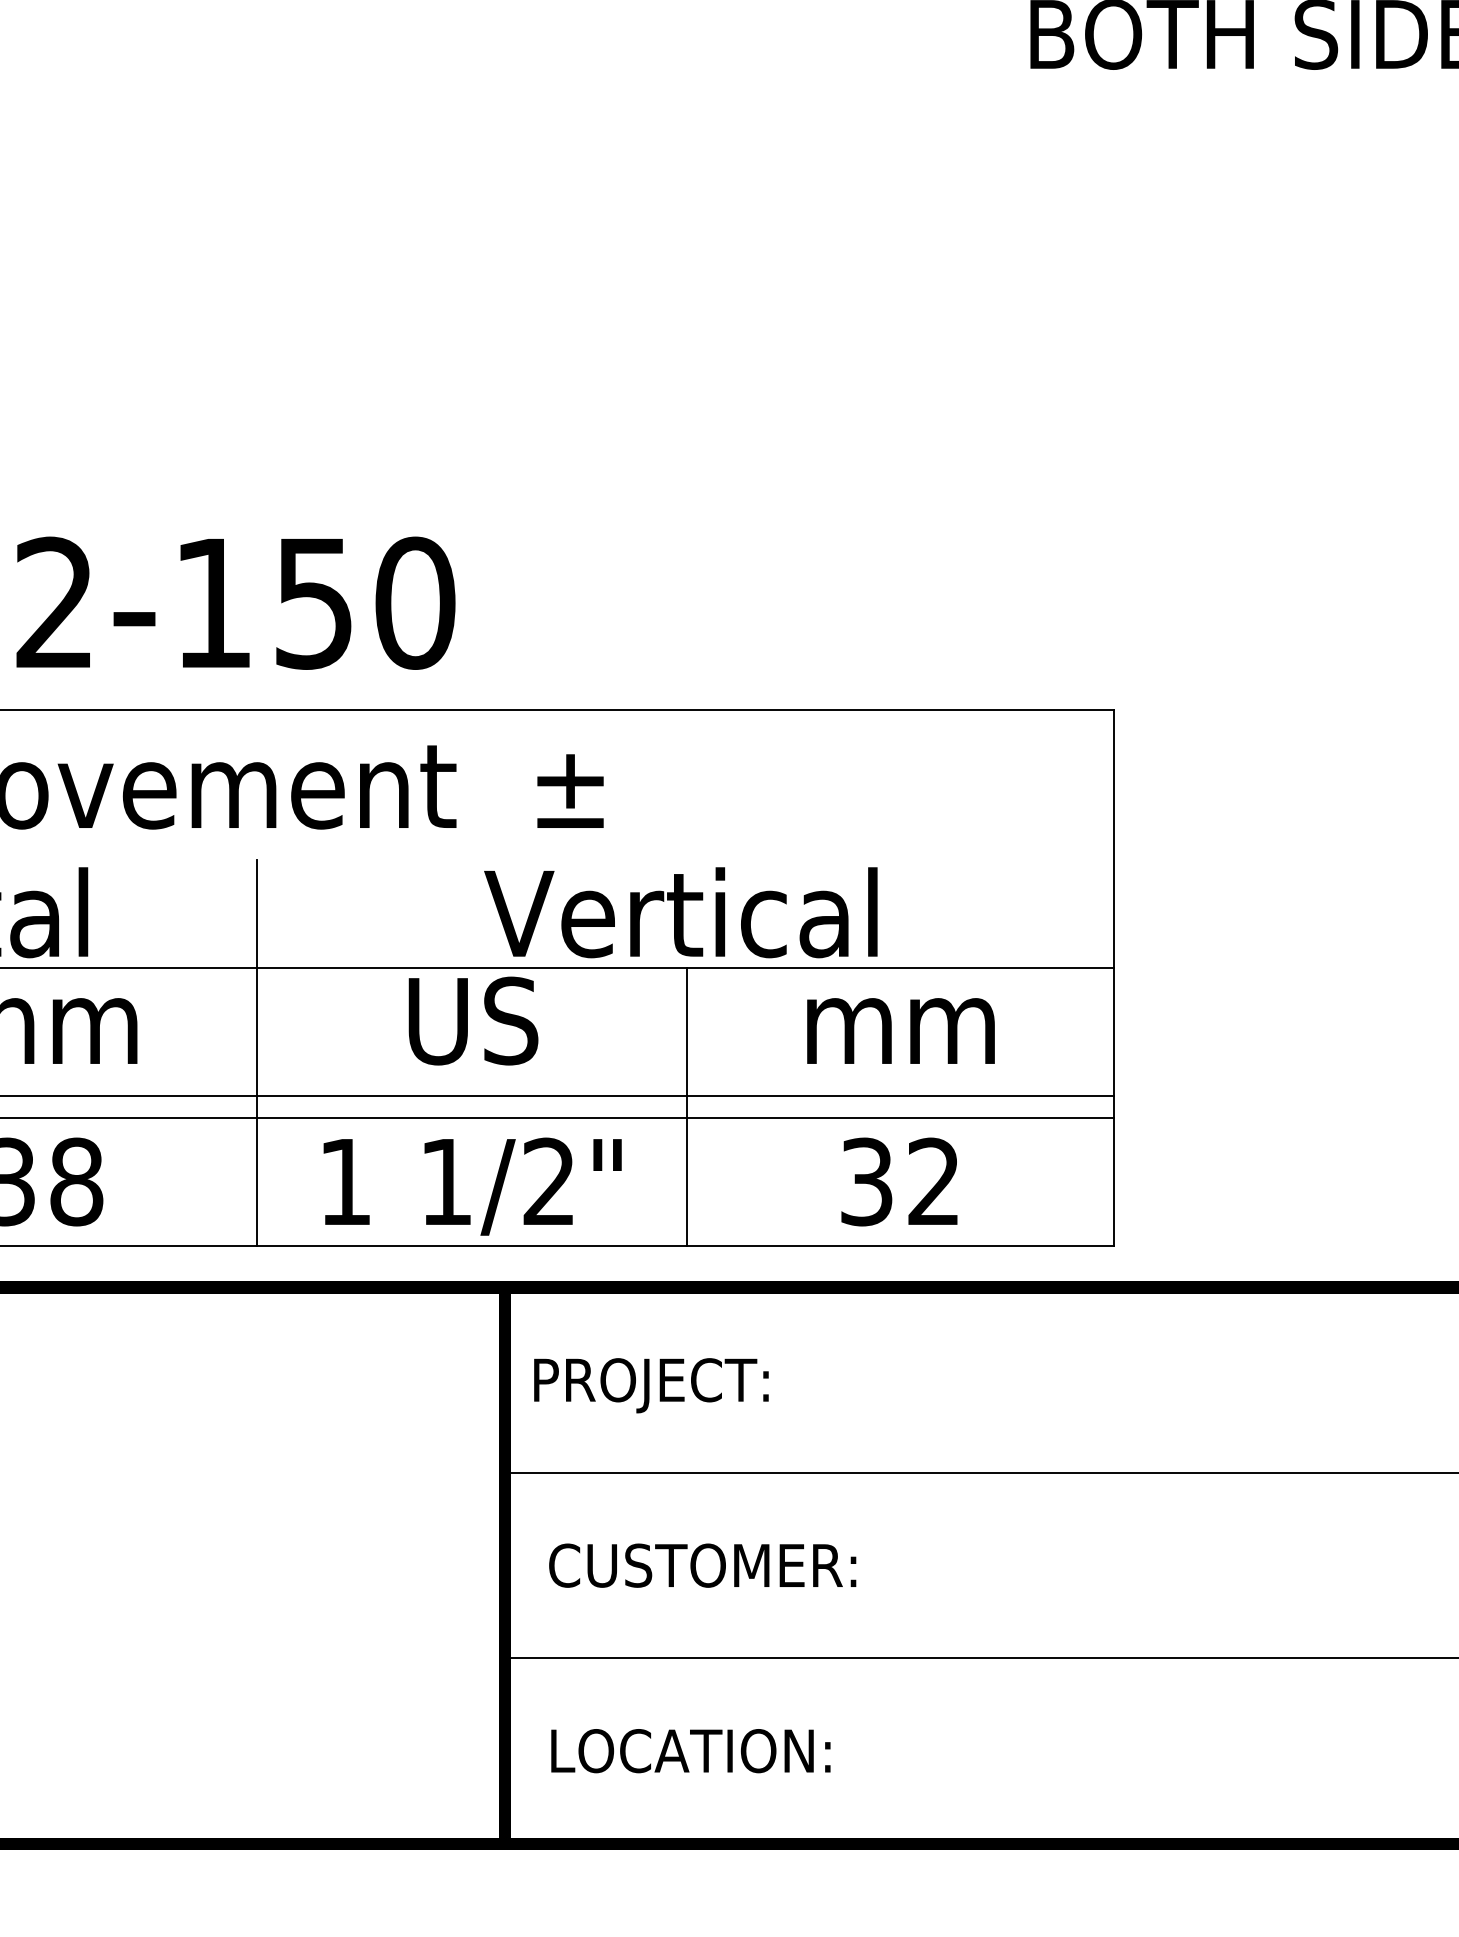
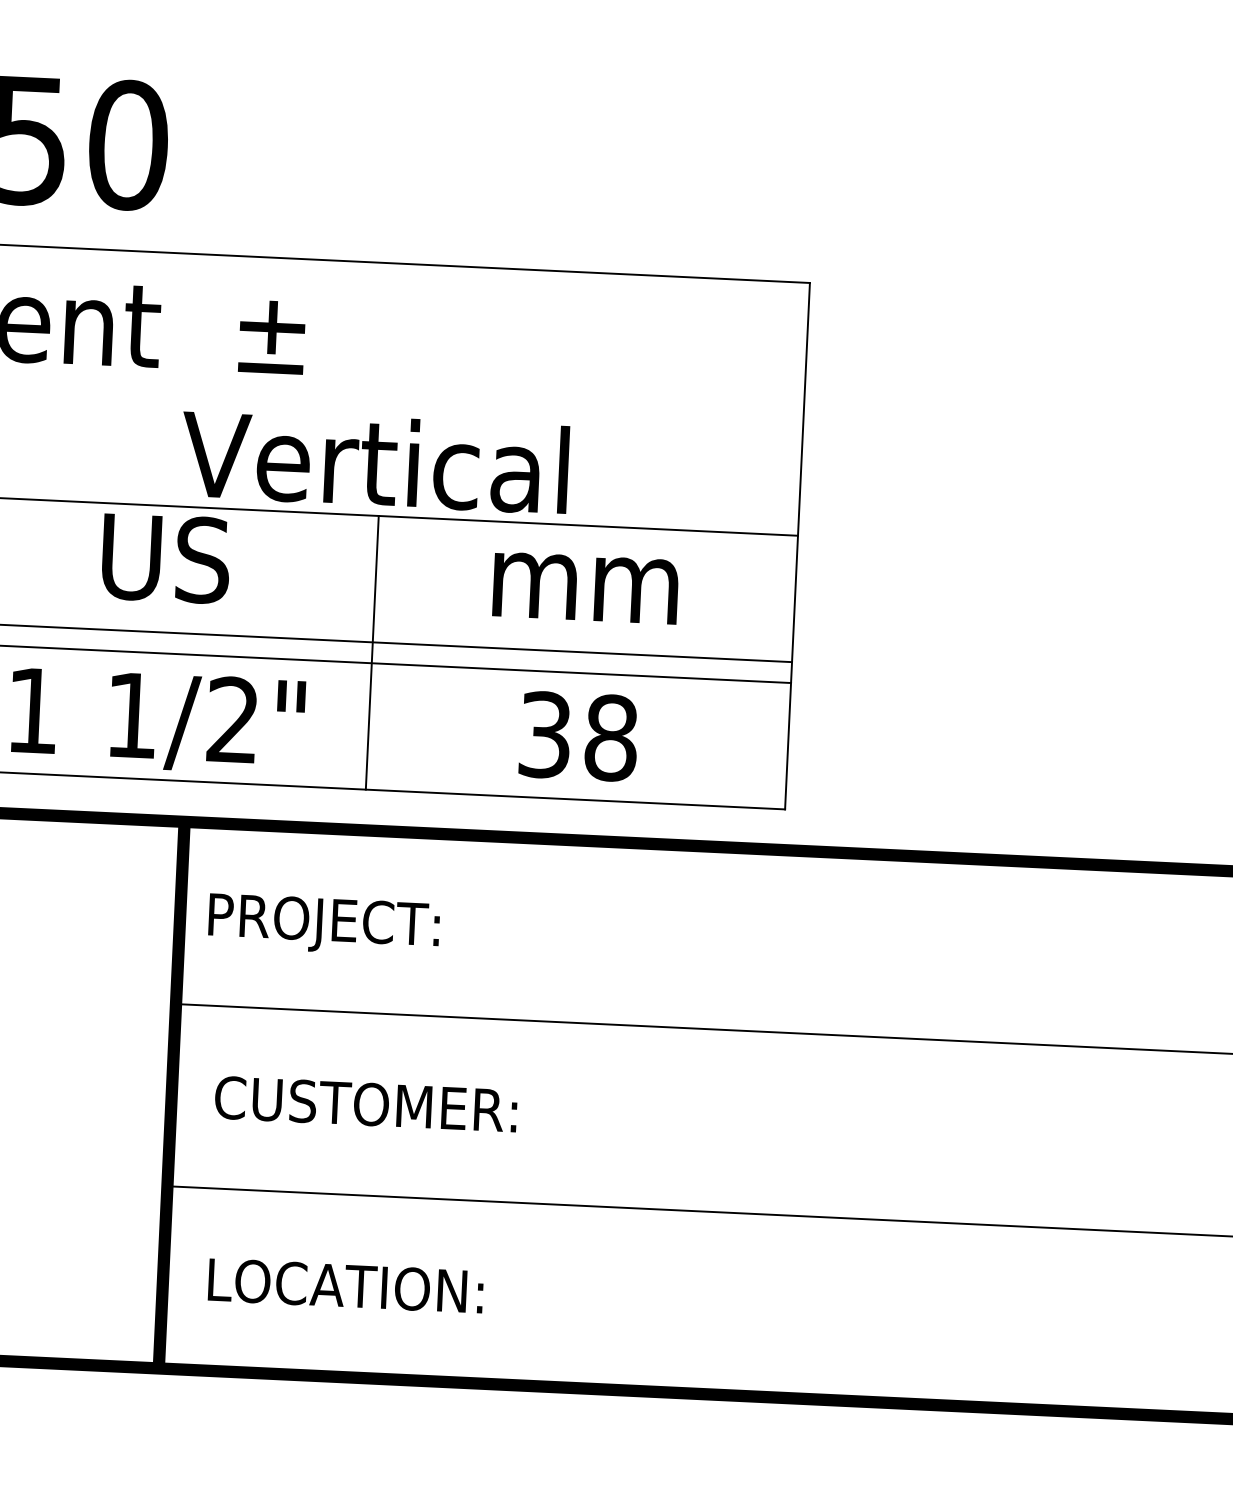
text: (934, 1181) -> (611, 737), 32 -> 38

